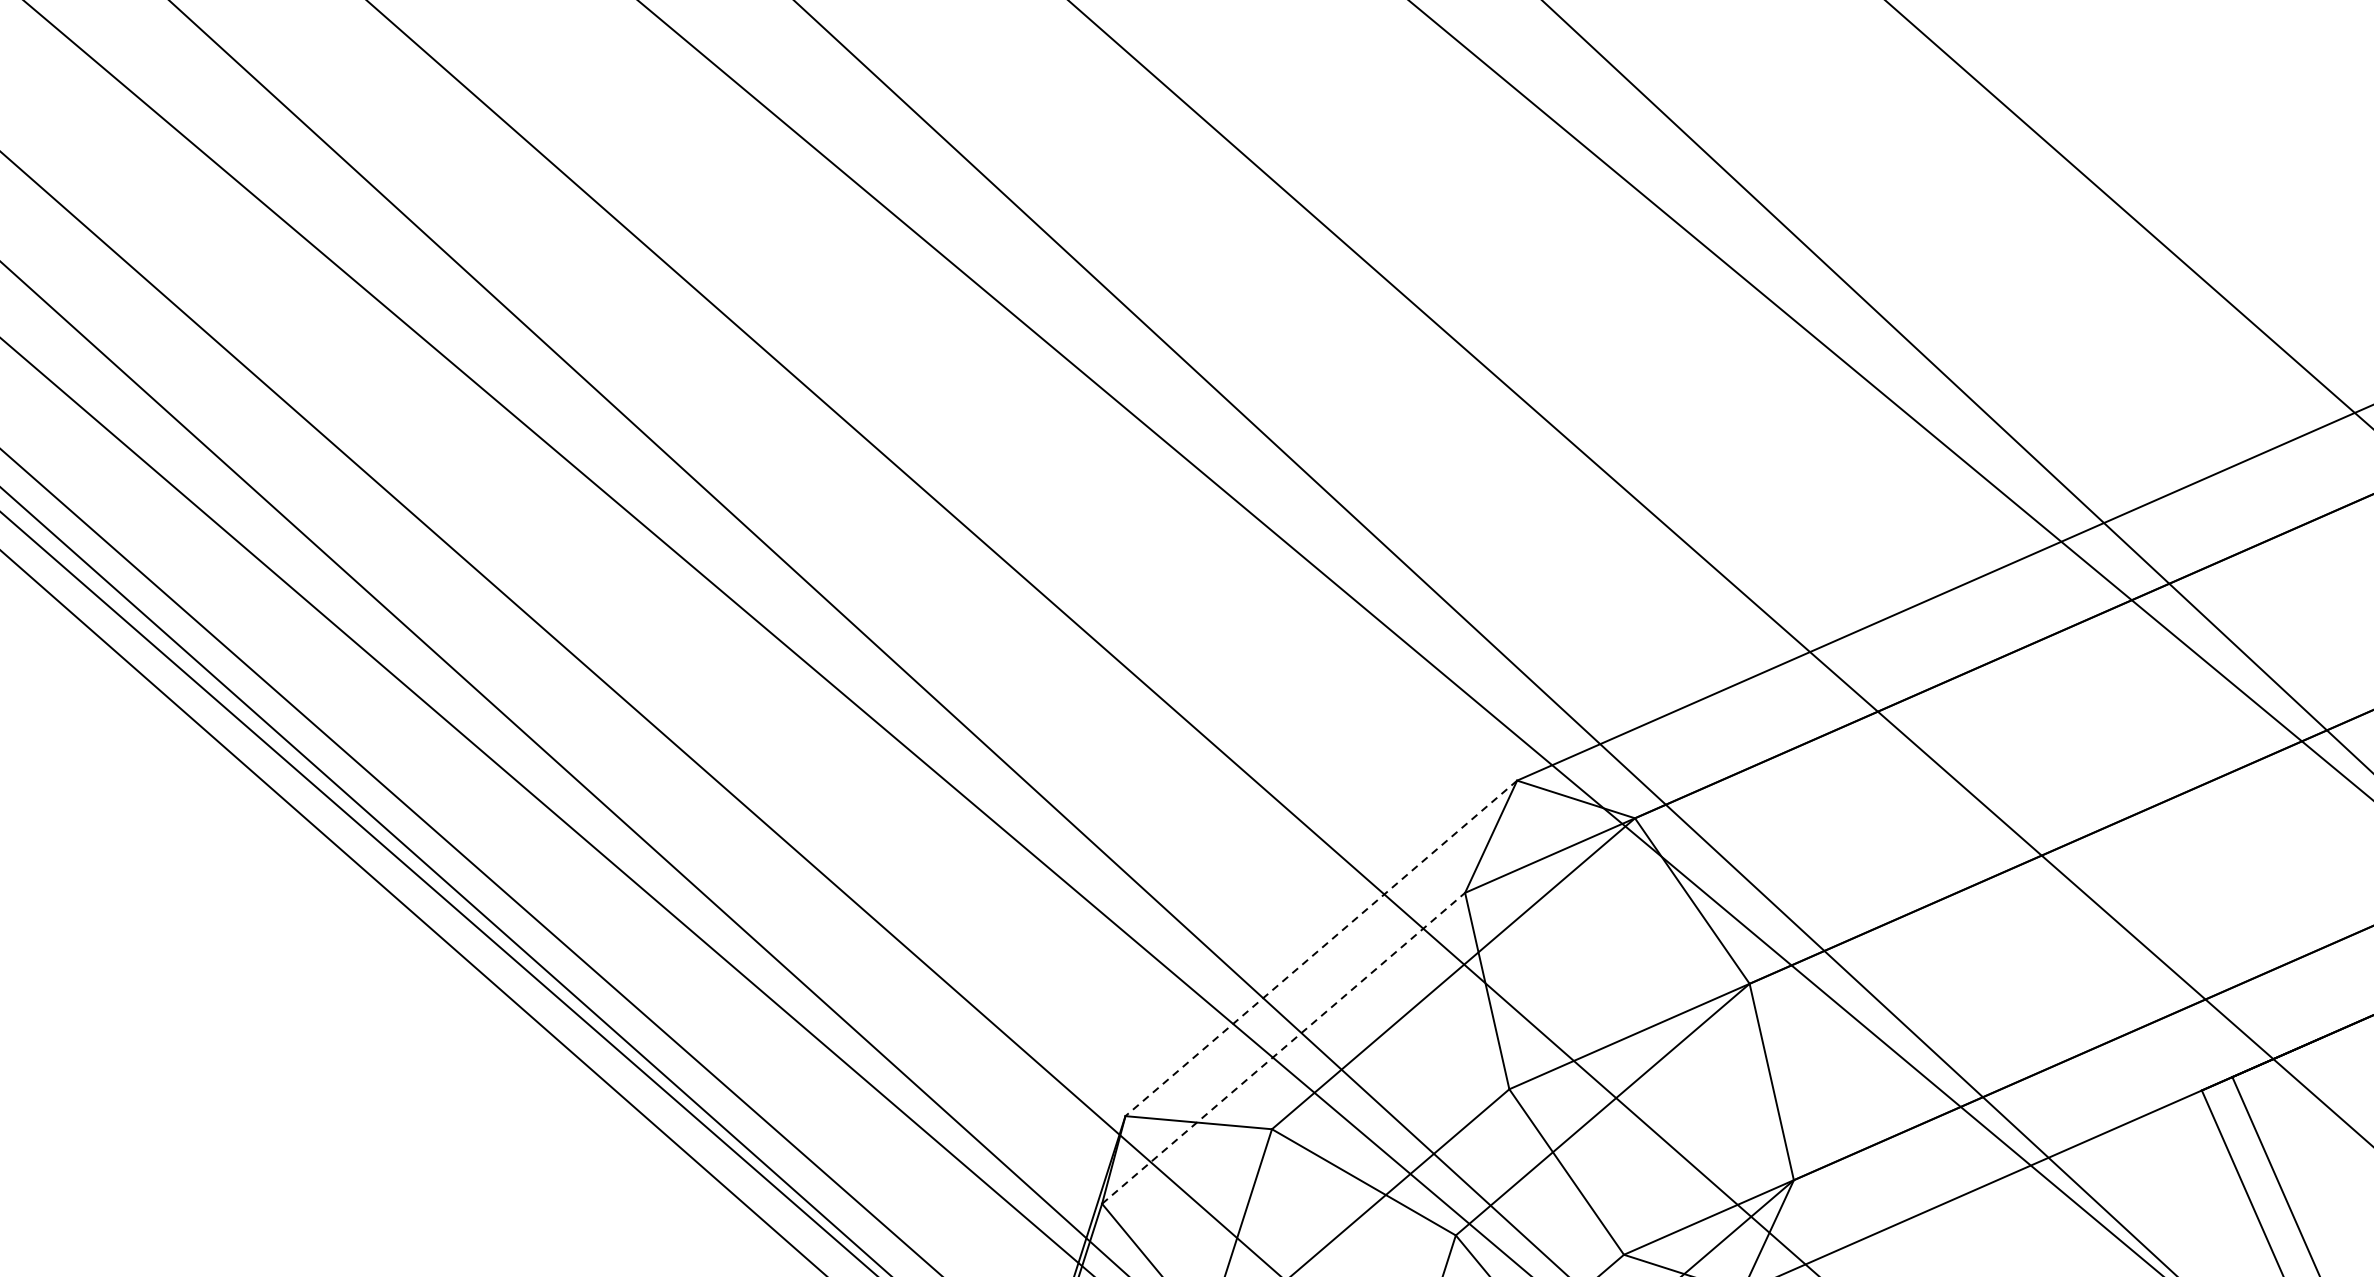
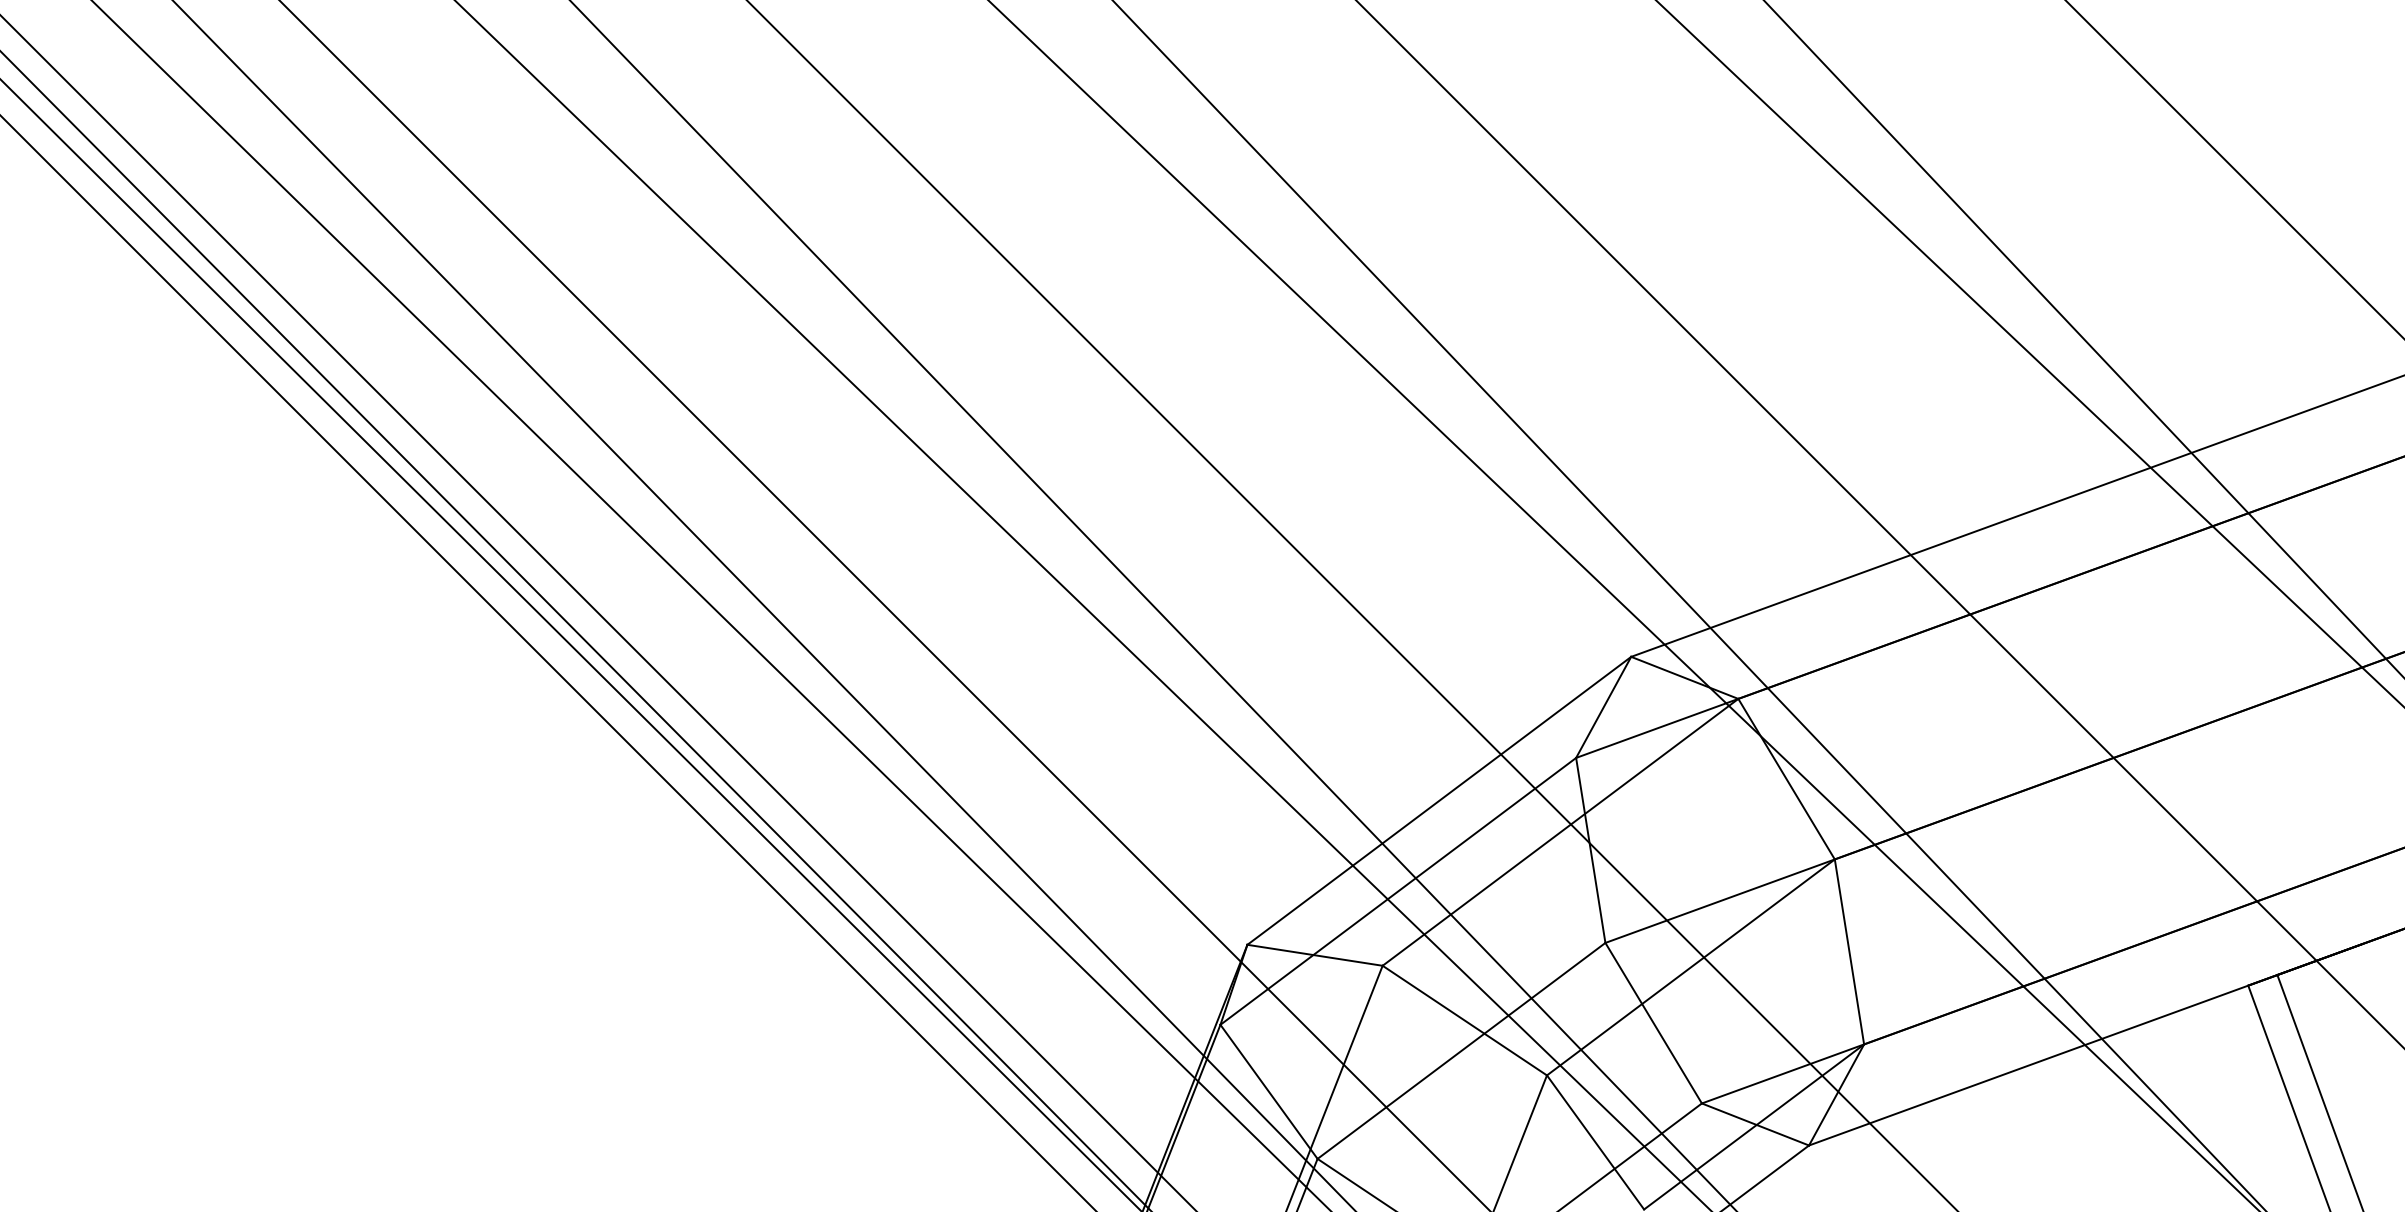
line: (1321, 948) -> (1439, 800), dashed -> solid
line: (1283, 1048) -> (1398, 891), dashed -> solid

